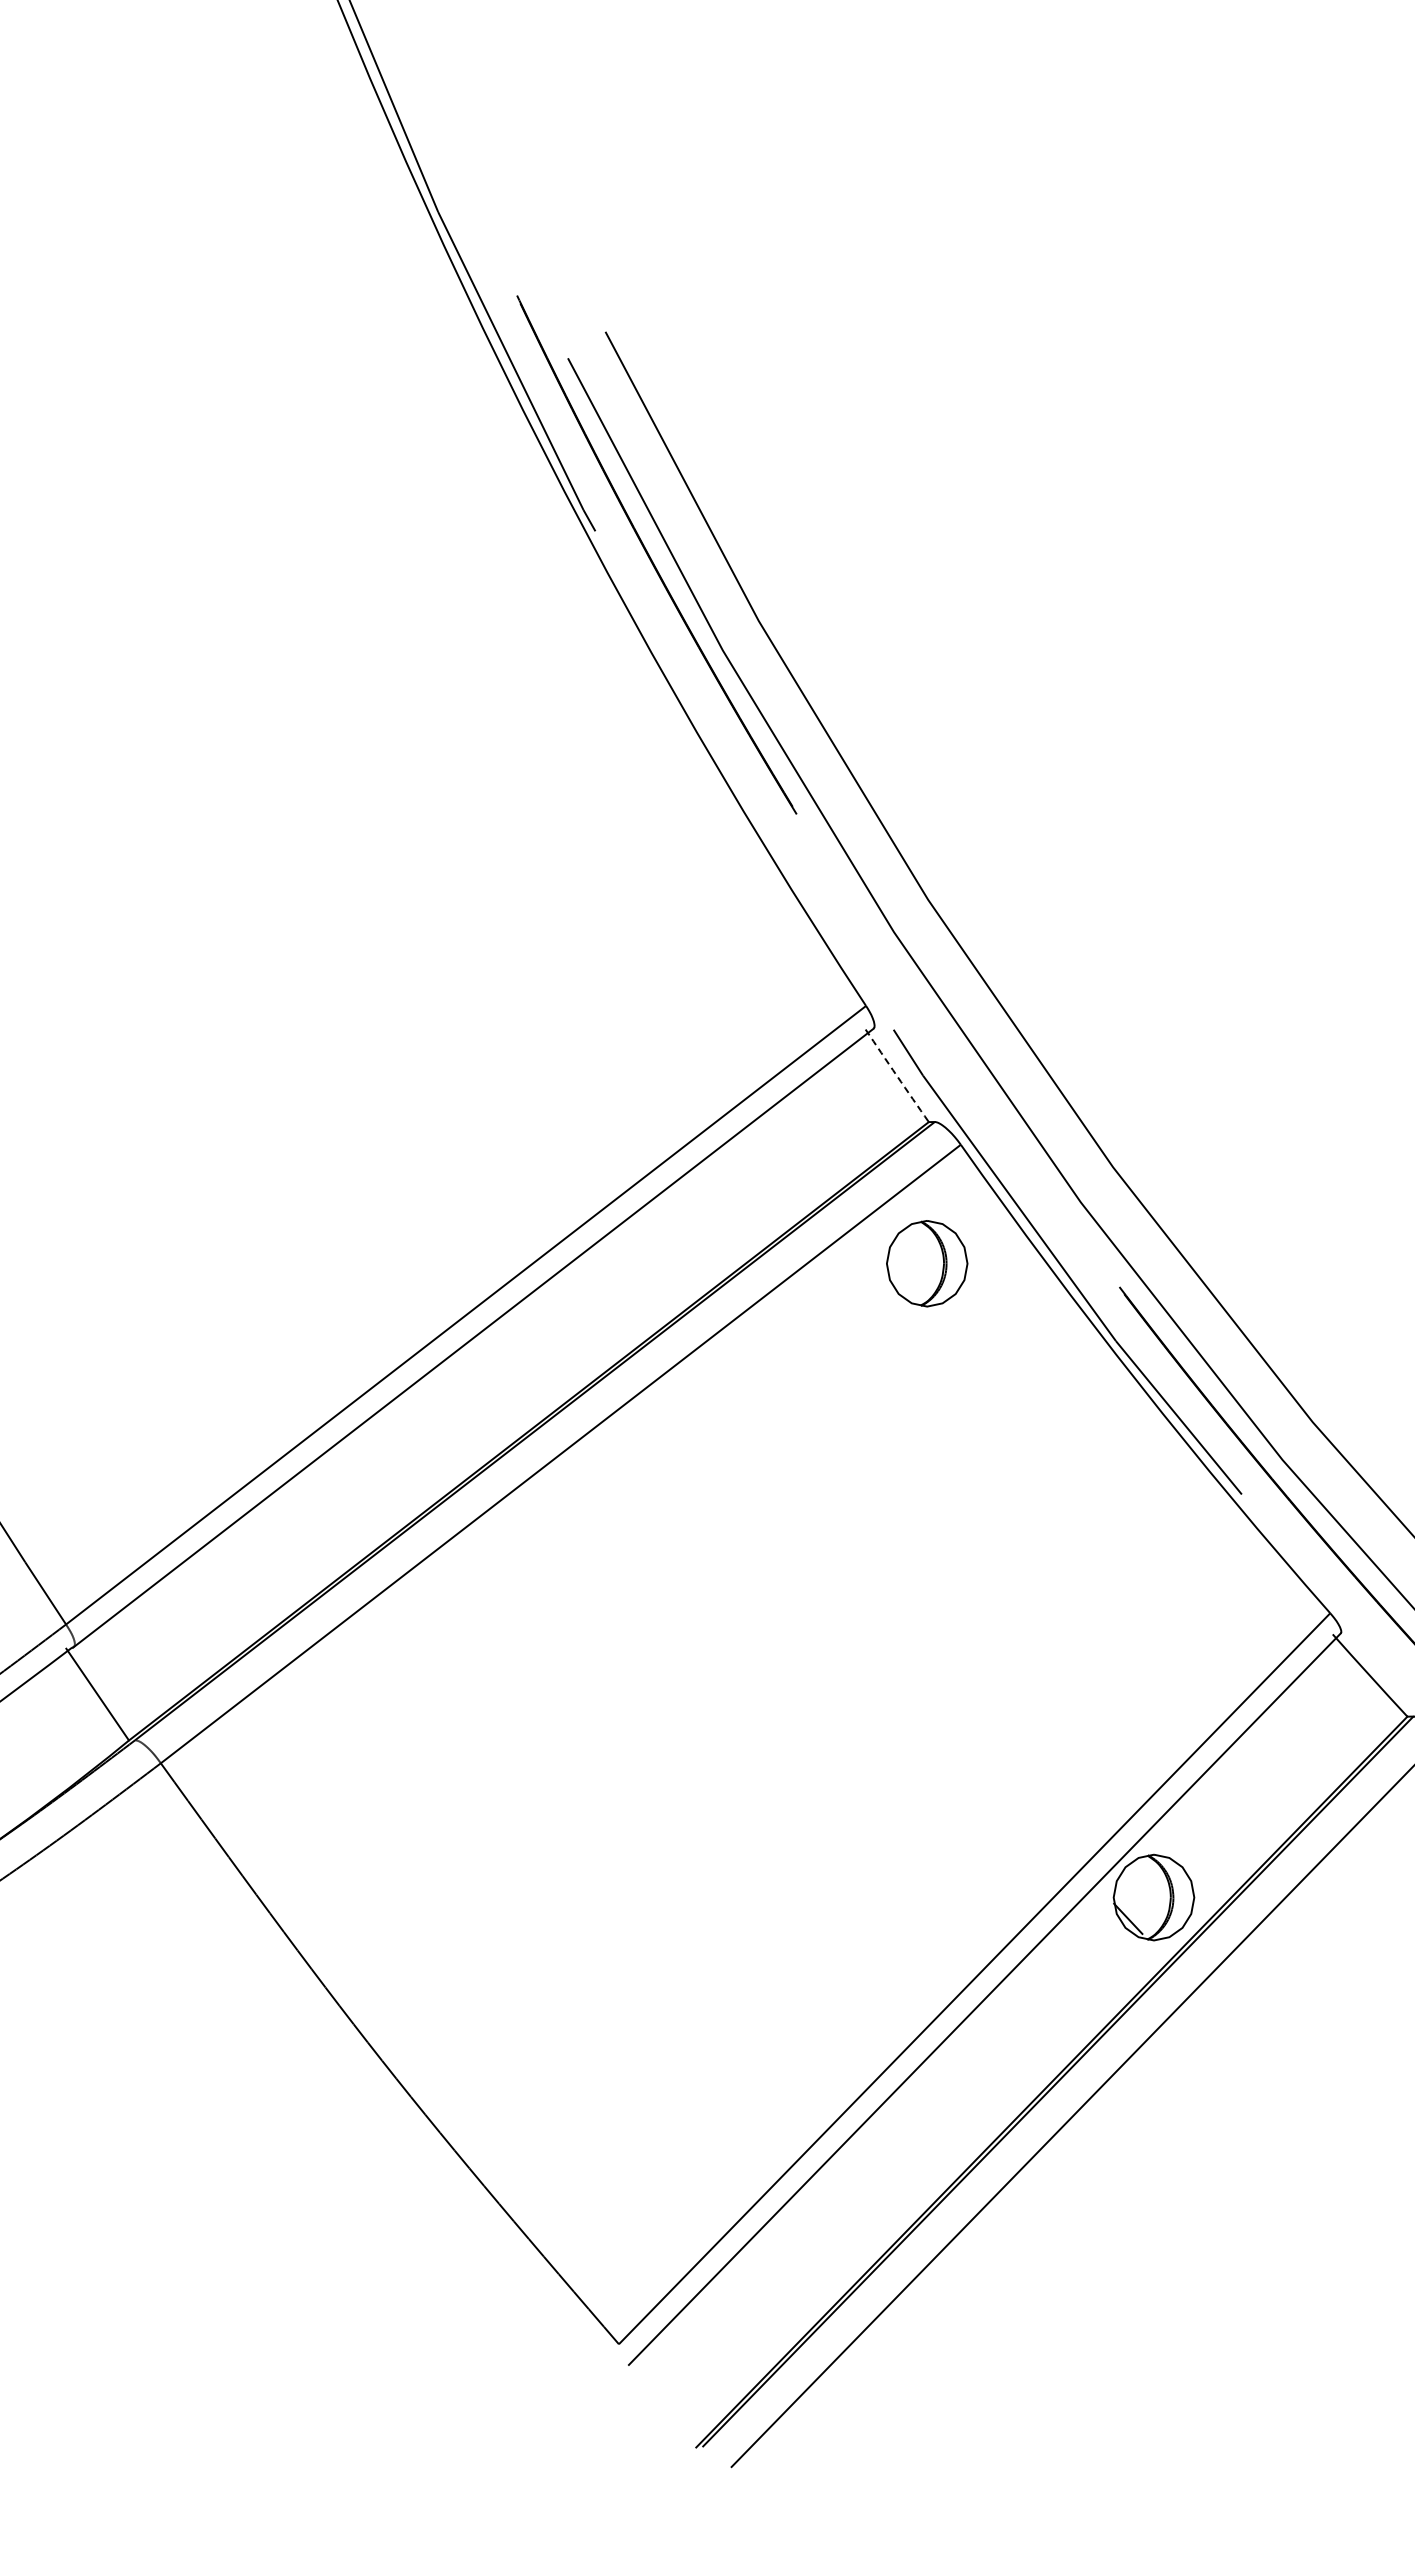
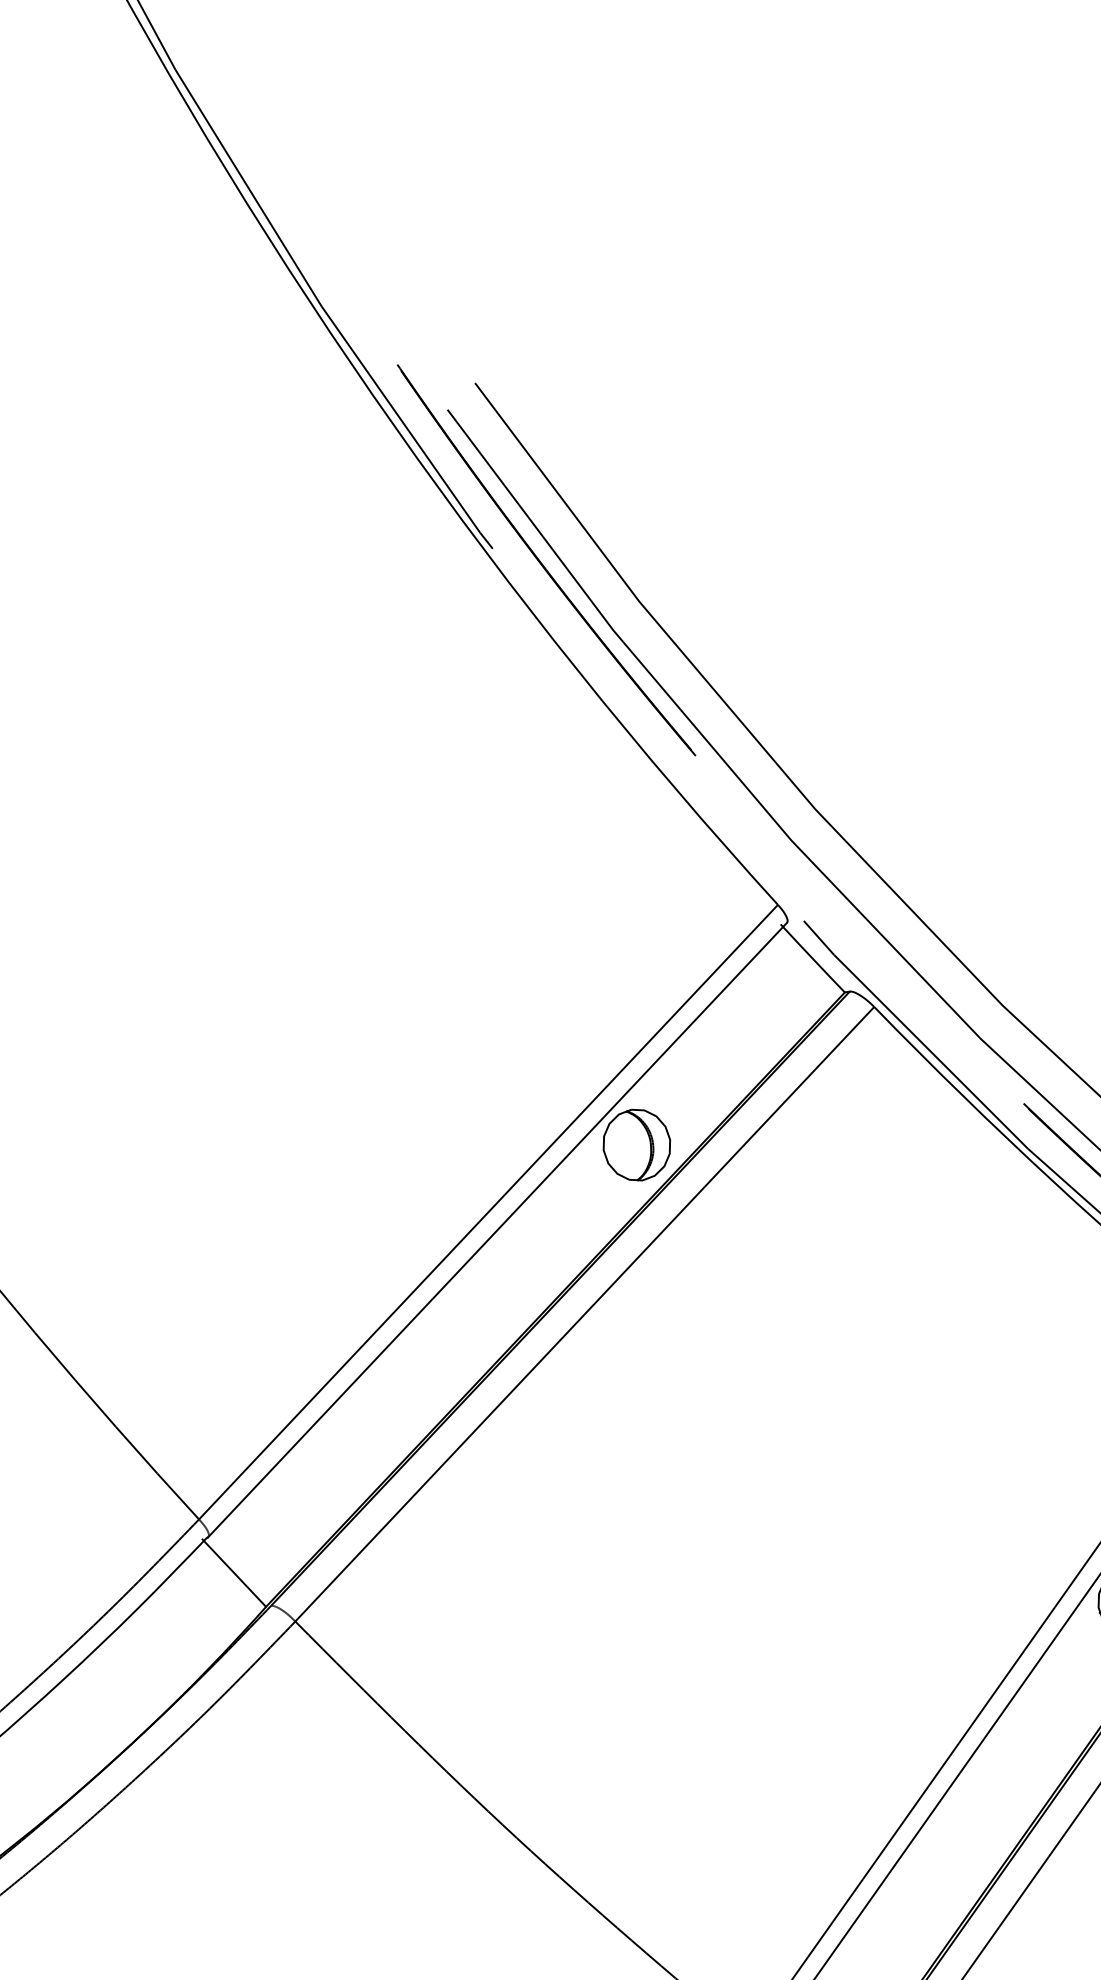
arc: (897, 1075) -> (812, 958), dashed -> solid
part: (927, 1263) -> (637, 1144), moved

